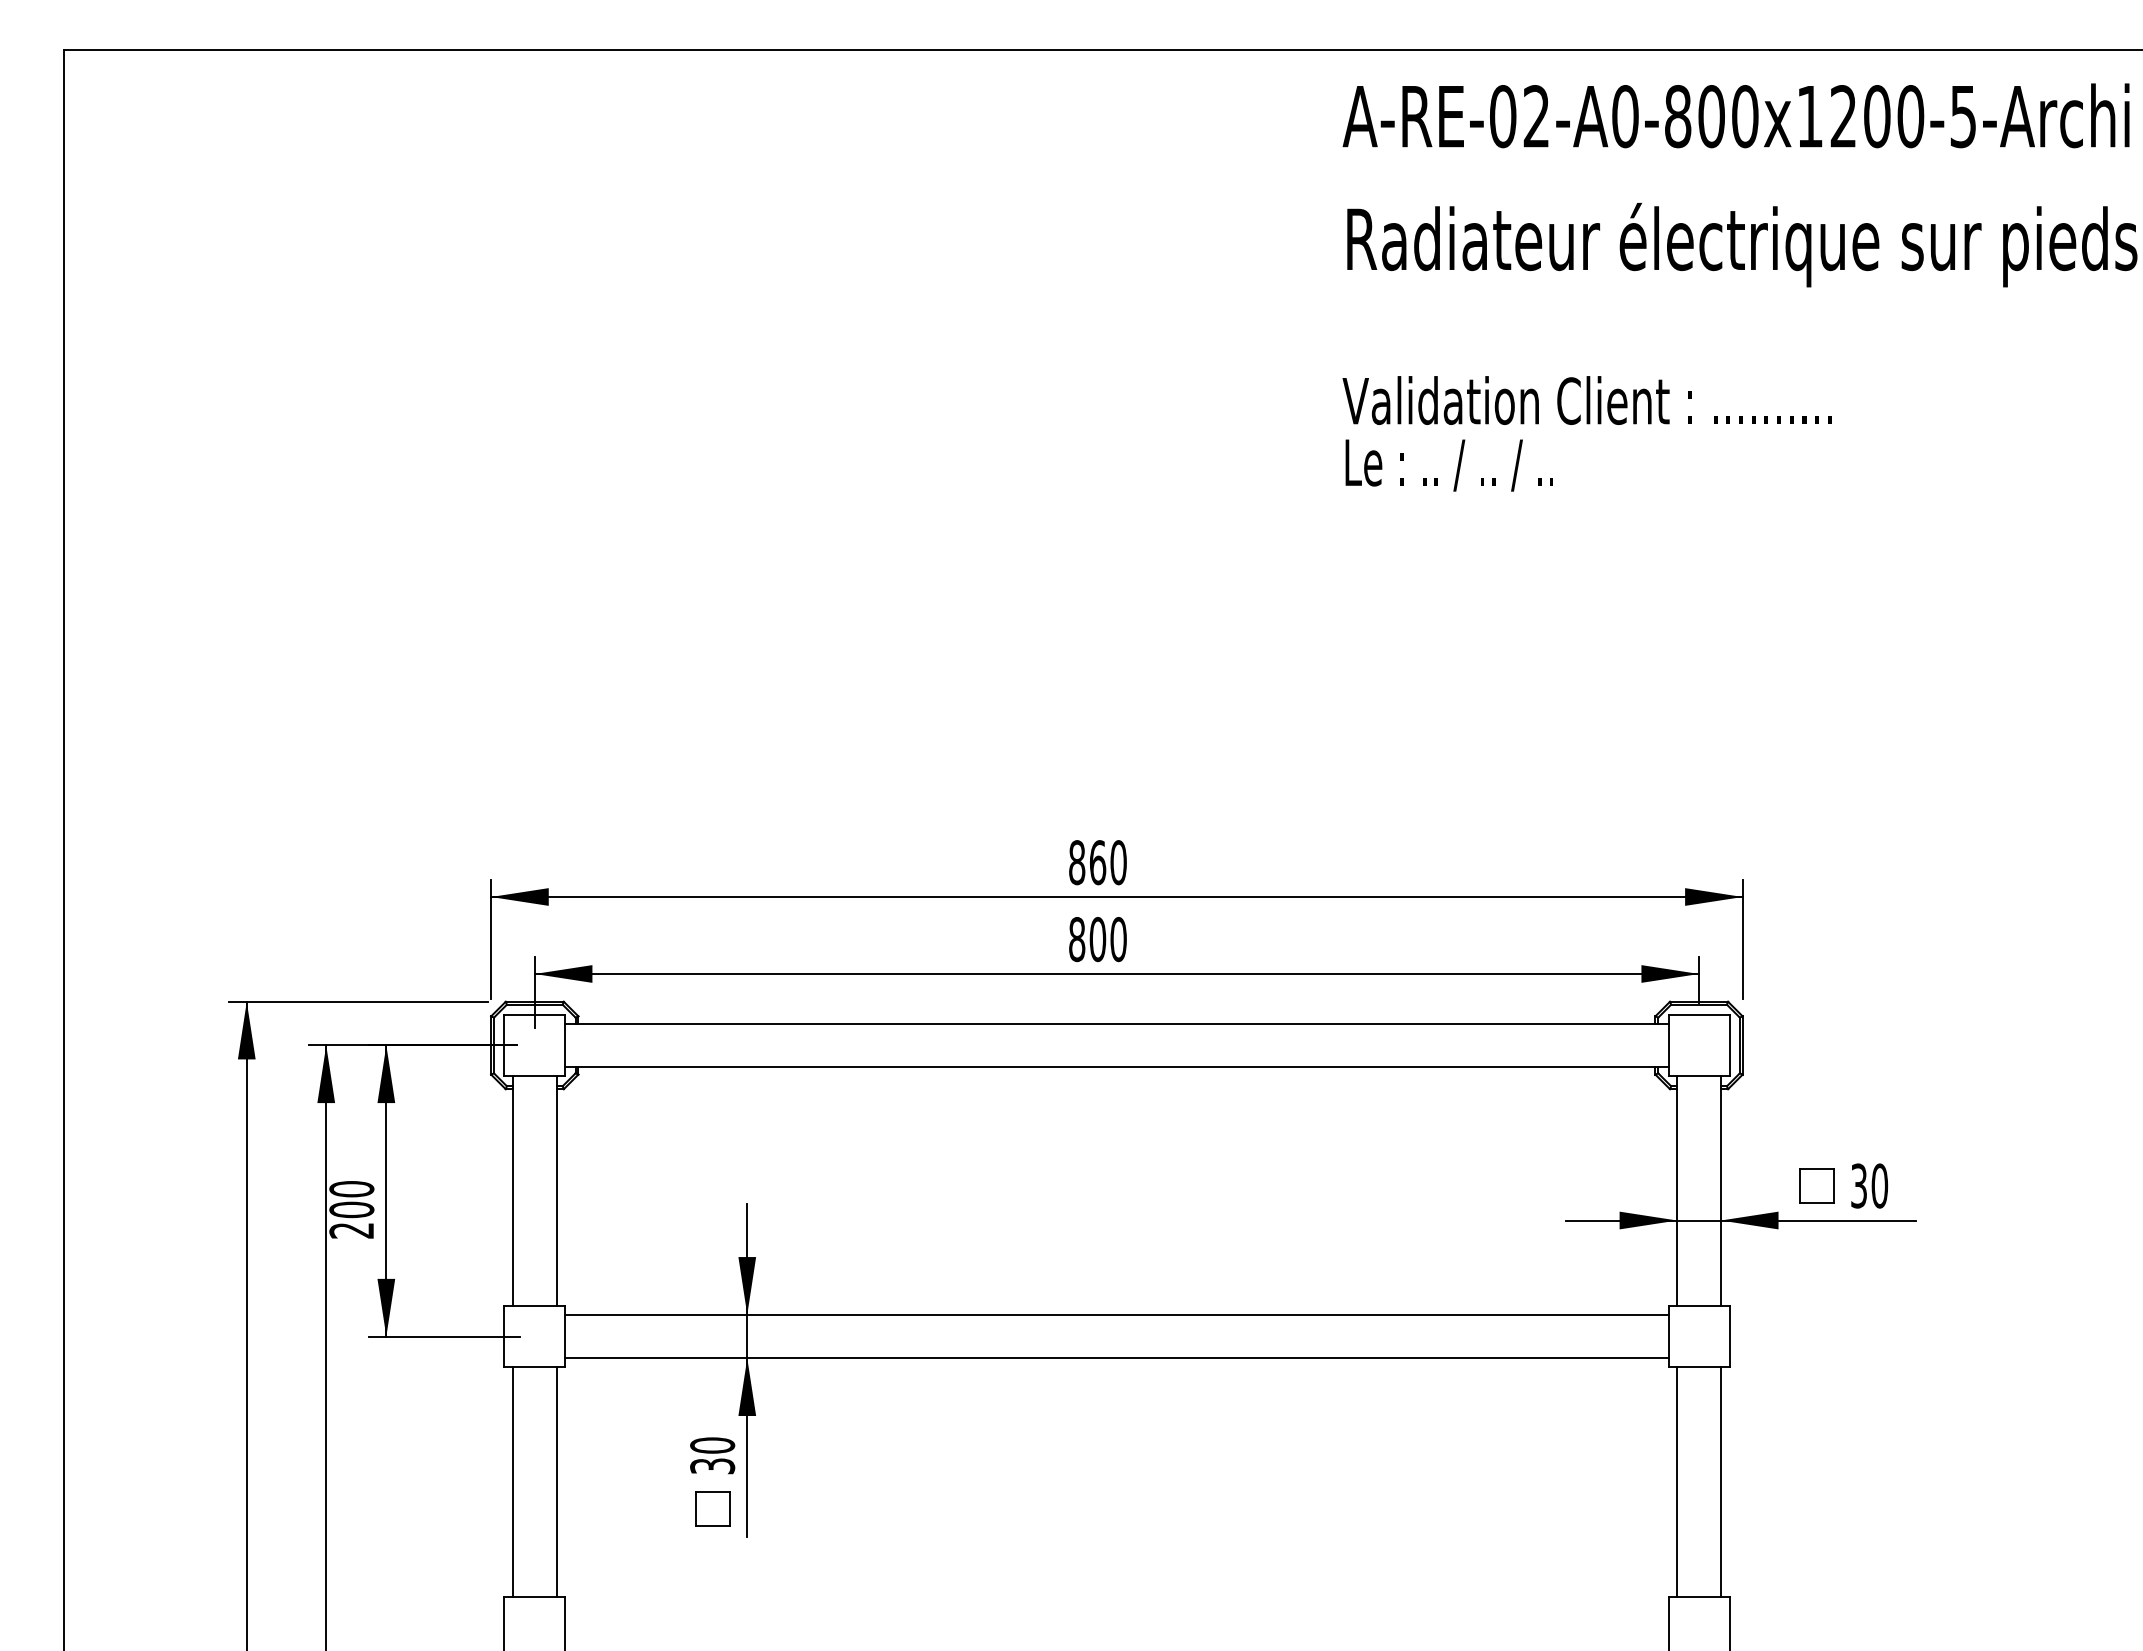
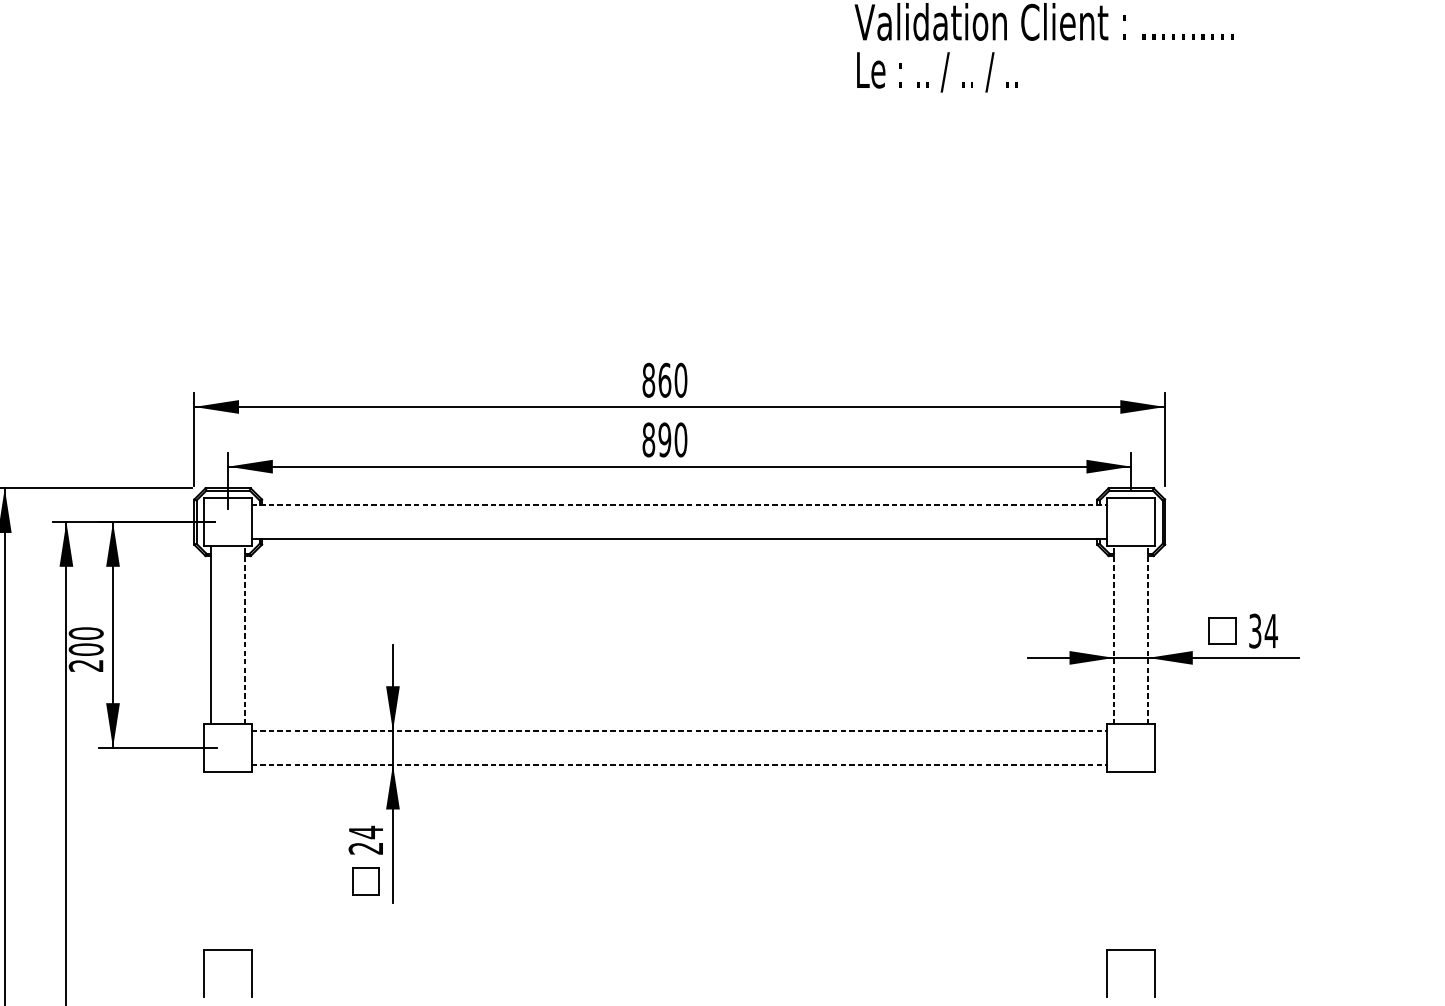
text: (1097, 939) -> (664, 439), 800 -> 890
line: (1116, 1023) -> (679, 505), solid -> dashed
text: (1879, 1185) -> (1271, 630), 30 -> 34
line: (556, 1191) -> (244, 635), solid -> dashed
line: (1677, 1191) -> (1114, 635), solid -> dashed
line: (1720, 1191) -> (1147, 635), solid -> dashed
line: (1116, 1314) -> (679, 730), solid -> dashed
line: (1116, 1358) -> (679, 764), solid -> dashed
text: (712, 1455) -> (365, 840), 30 -> 24
line: (512, 1482) -> (210, 861), removed
line: (556, 1482) -> (244, 861), removed
line: (1677, 1482) -> (1114, 861), removed
line: (1720, 1482) -> (1147, 861), removed

